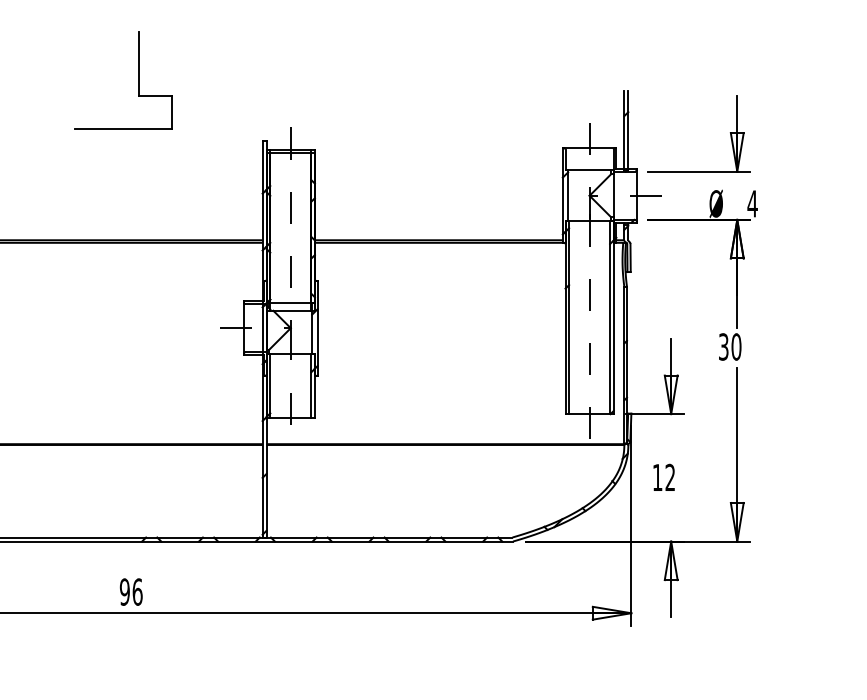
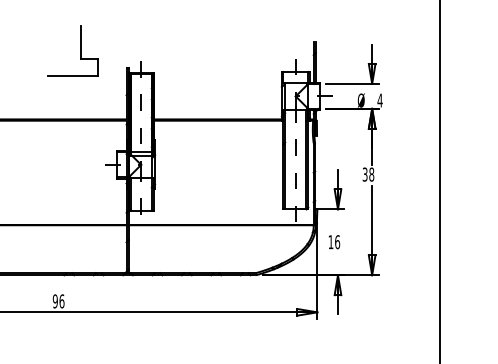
part: (138, 79) -> (80, 50), moved
text: (735, 346) -> (371, 174), 30 -> 38
text: (670, 478) -> (337, 242), 12 -> 16

